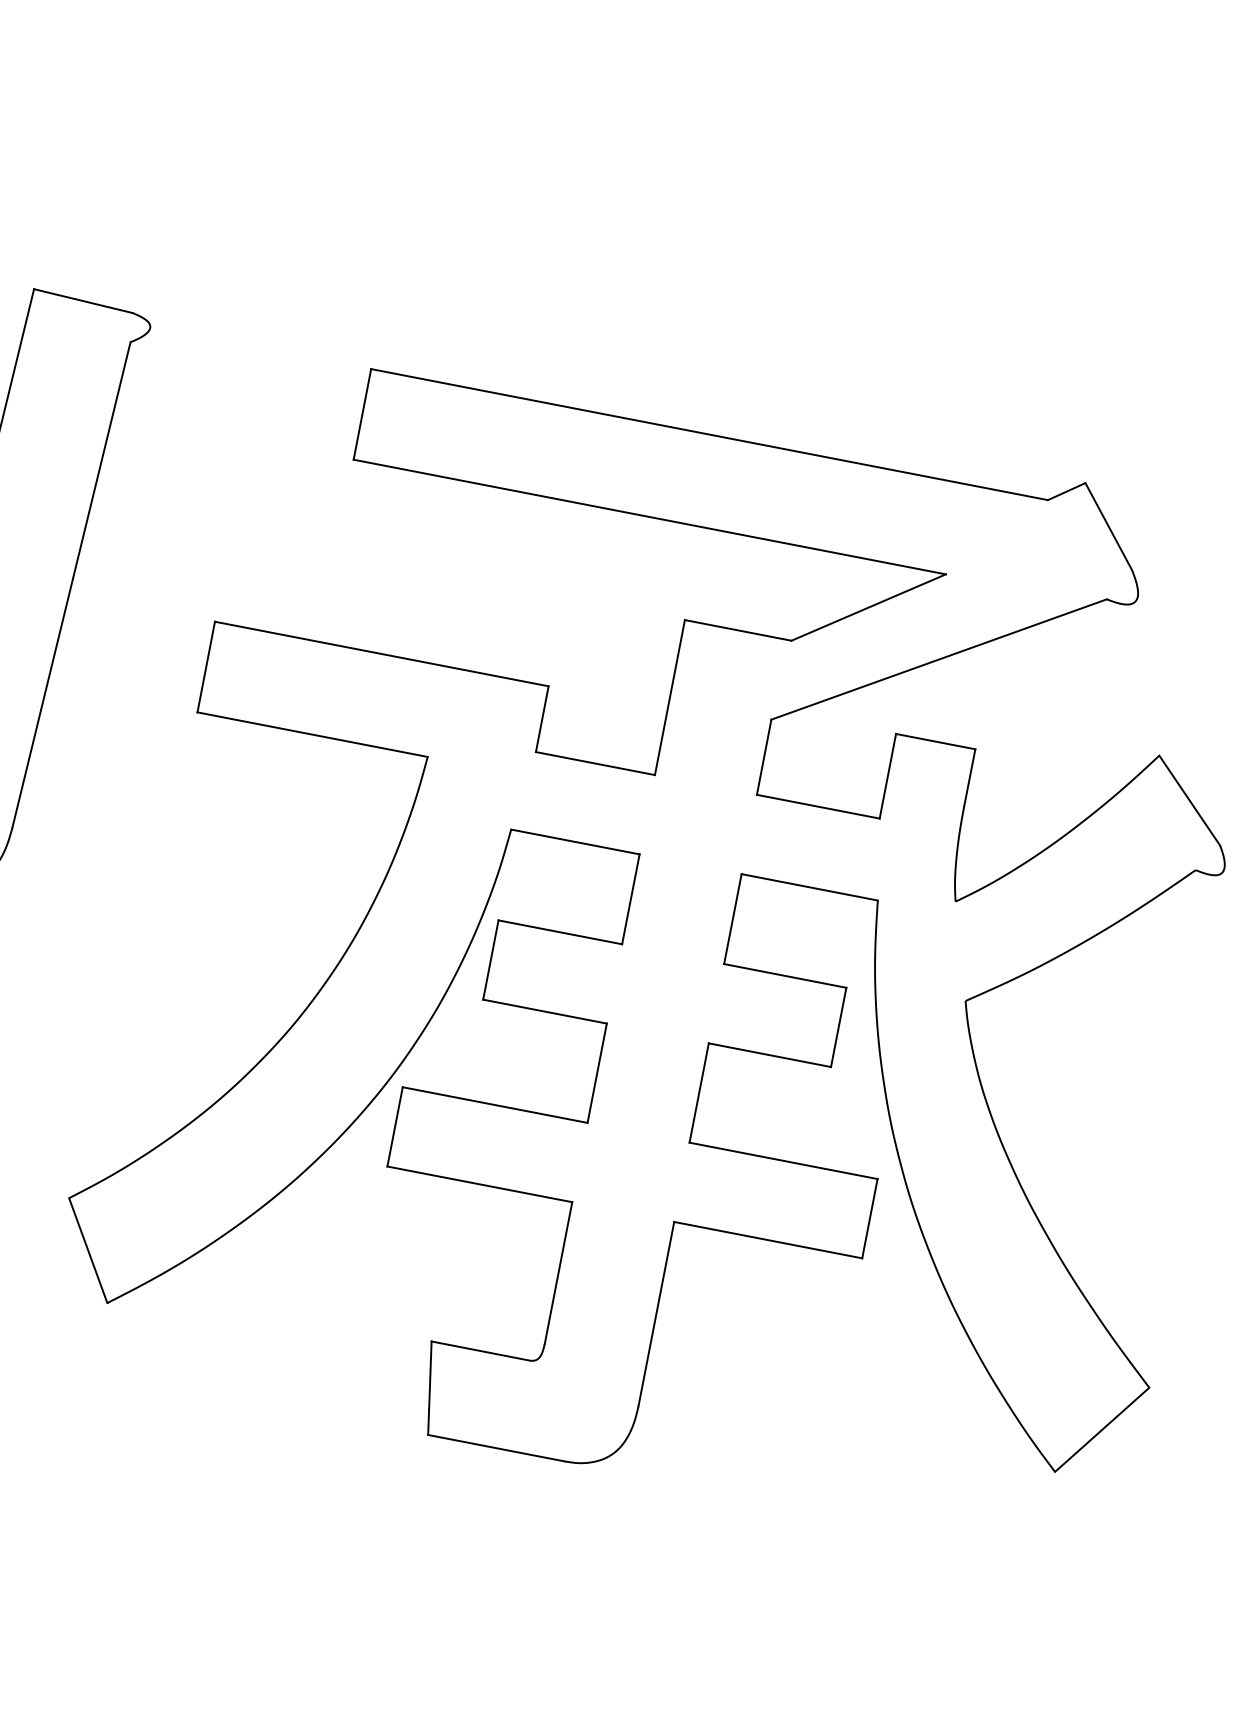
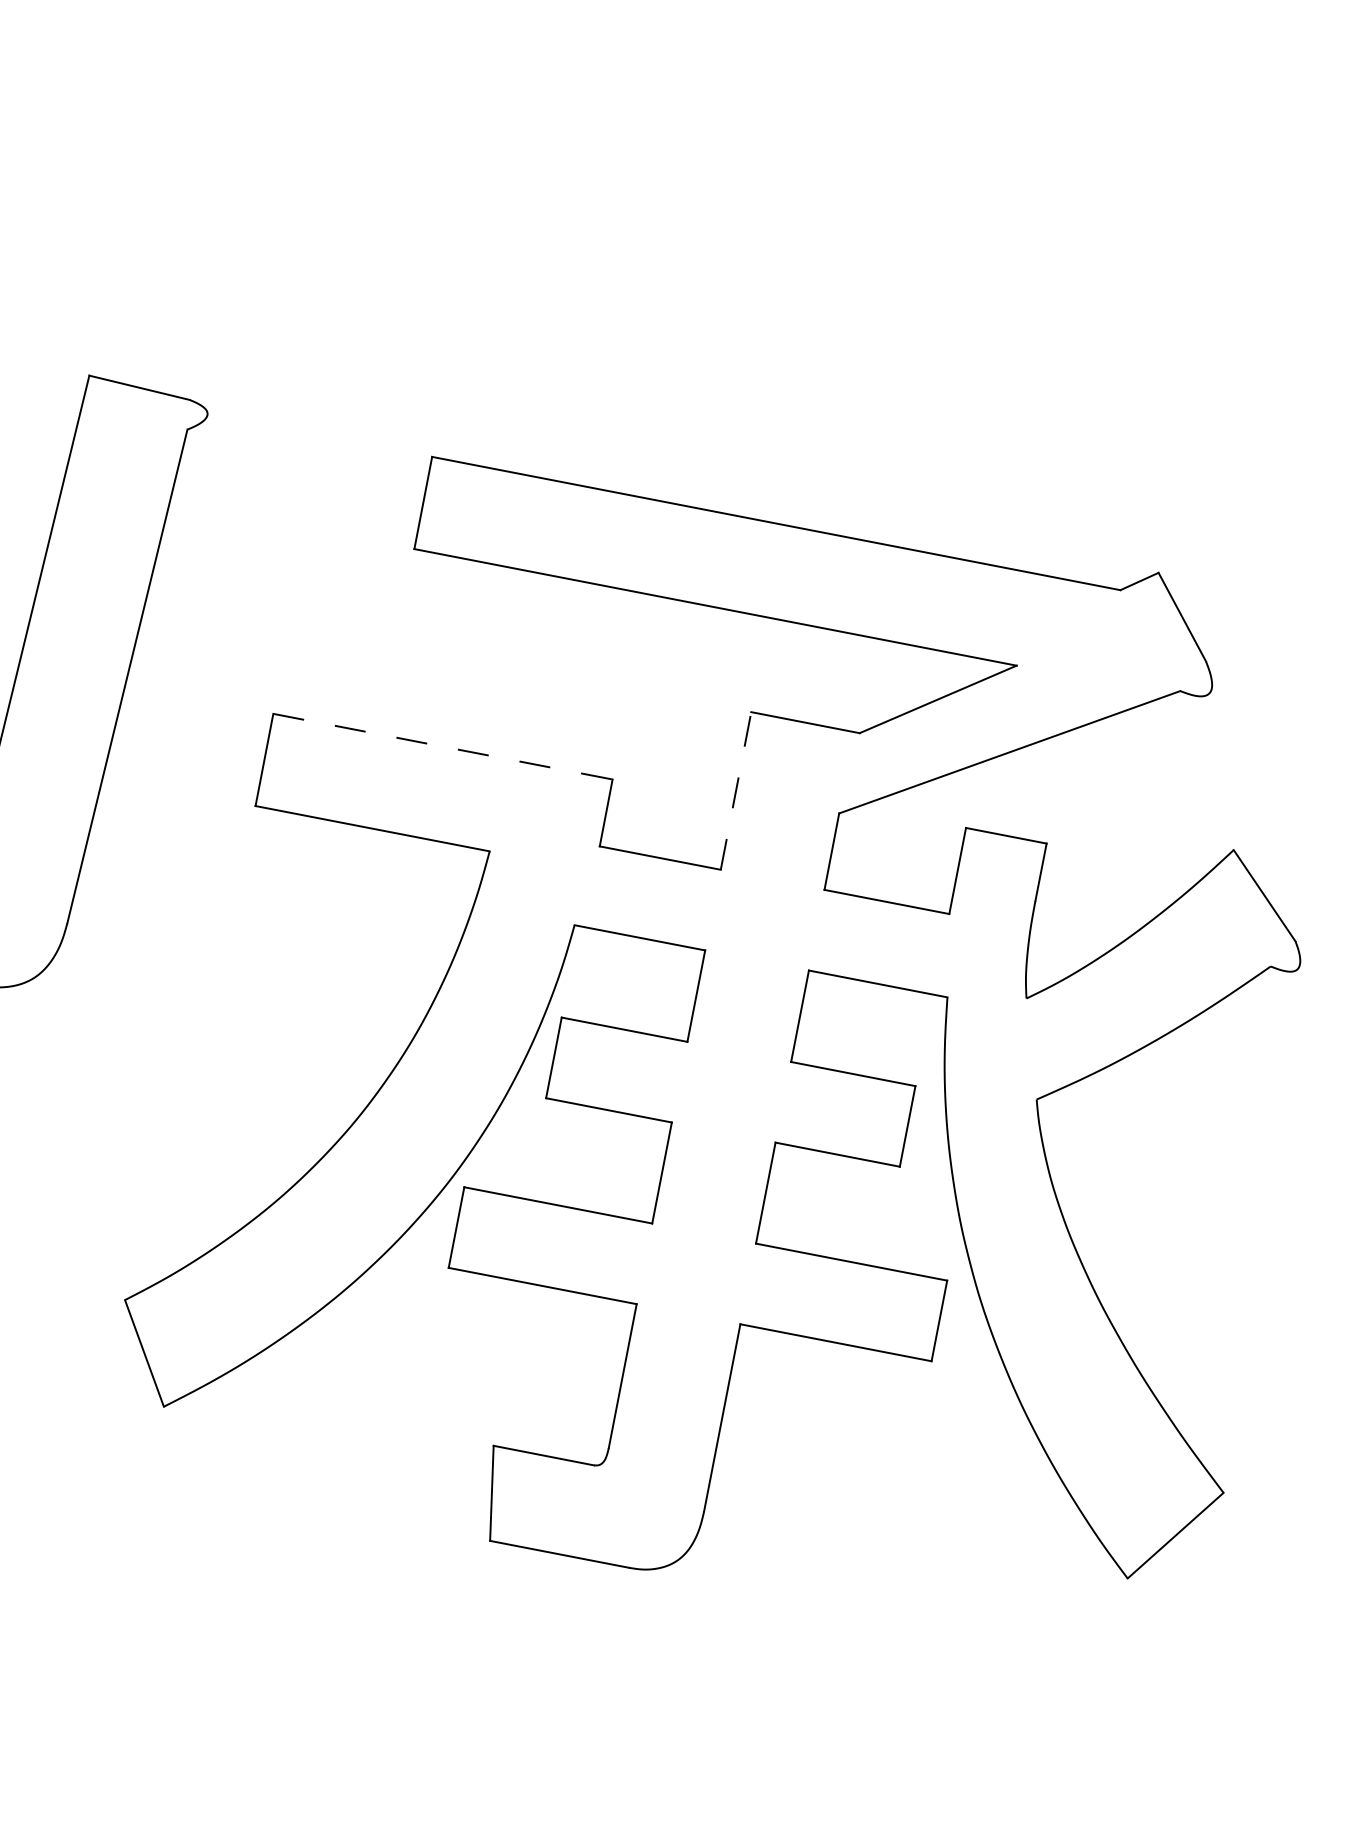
line: (381, 653) -> (442, 746), solid -> dashed
line: (670, 697) -> (736, 790), solid -> dashed

